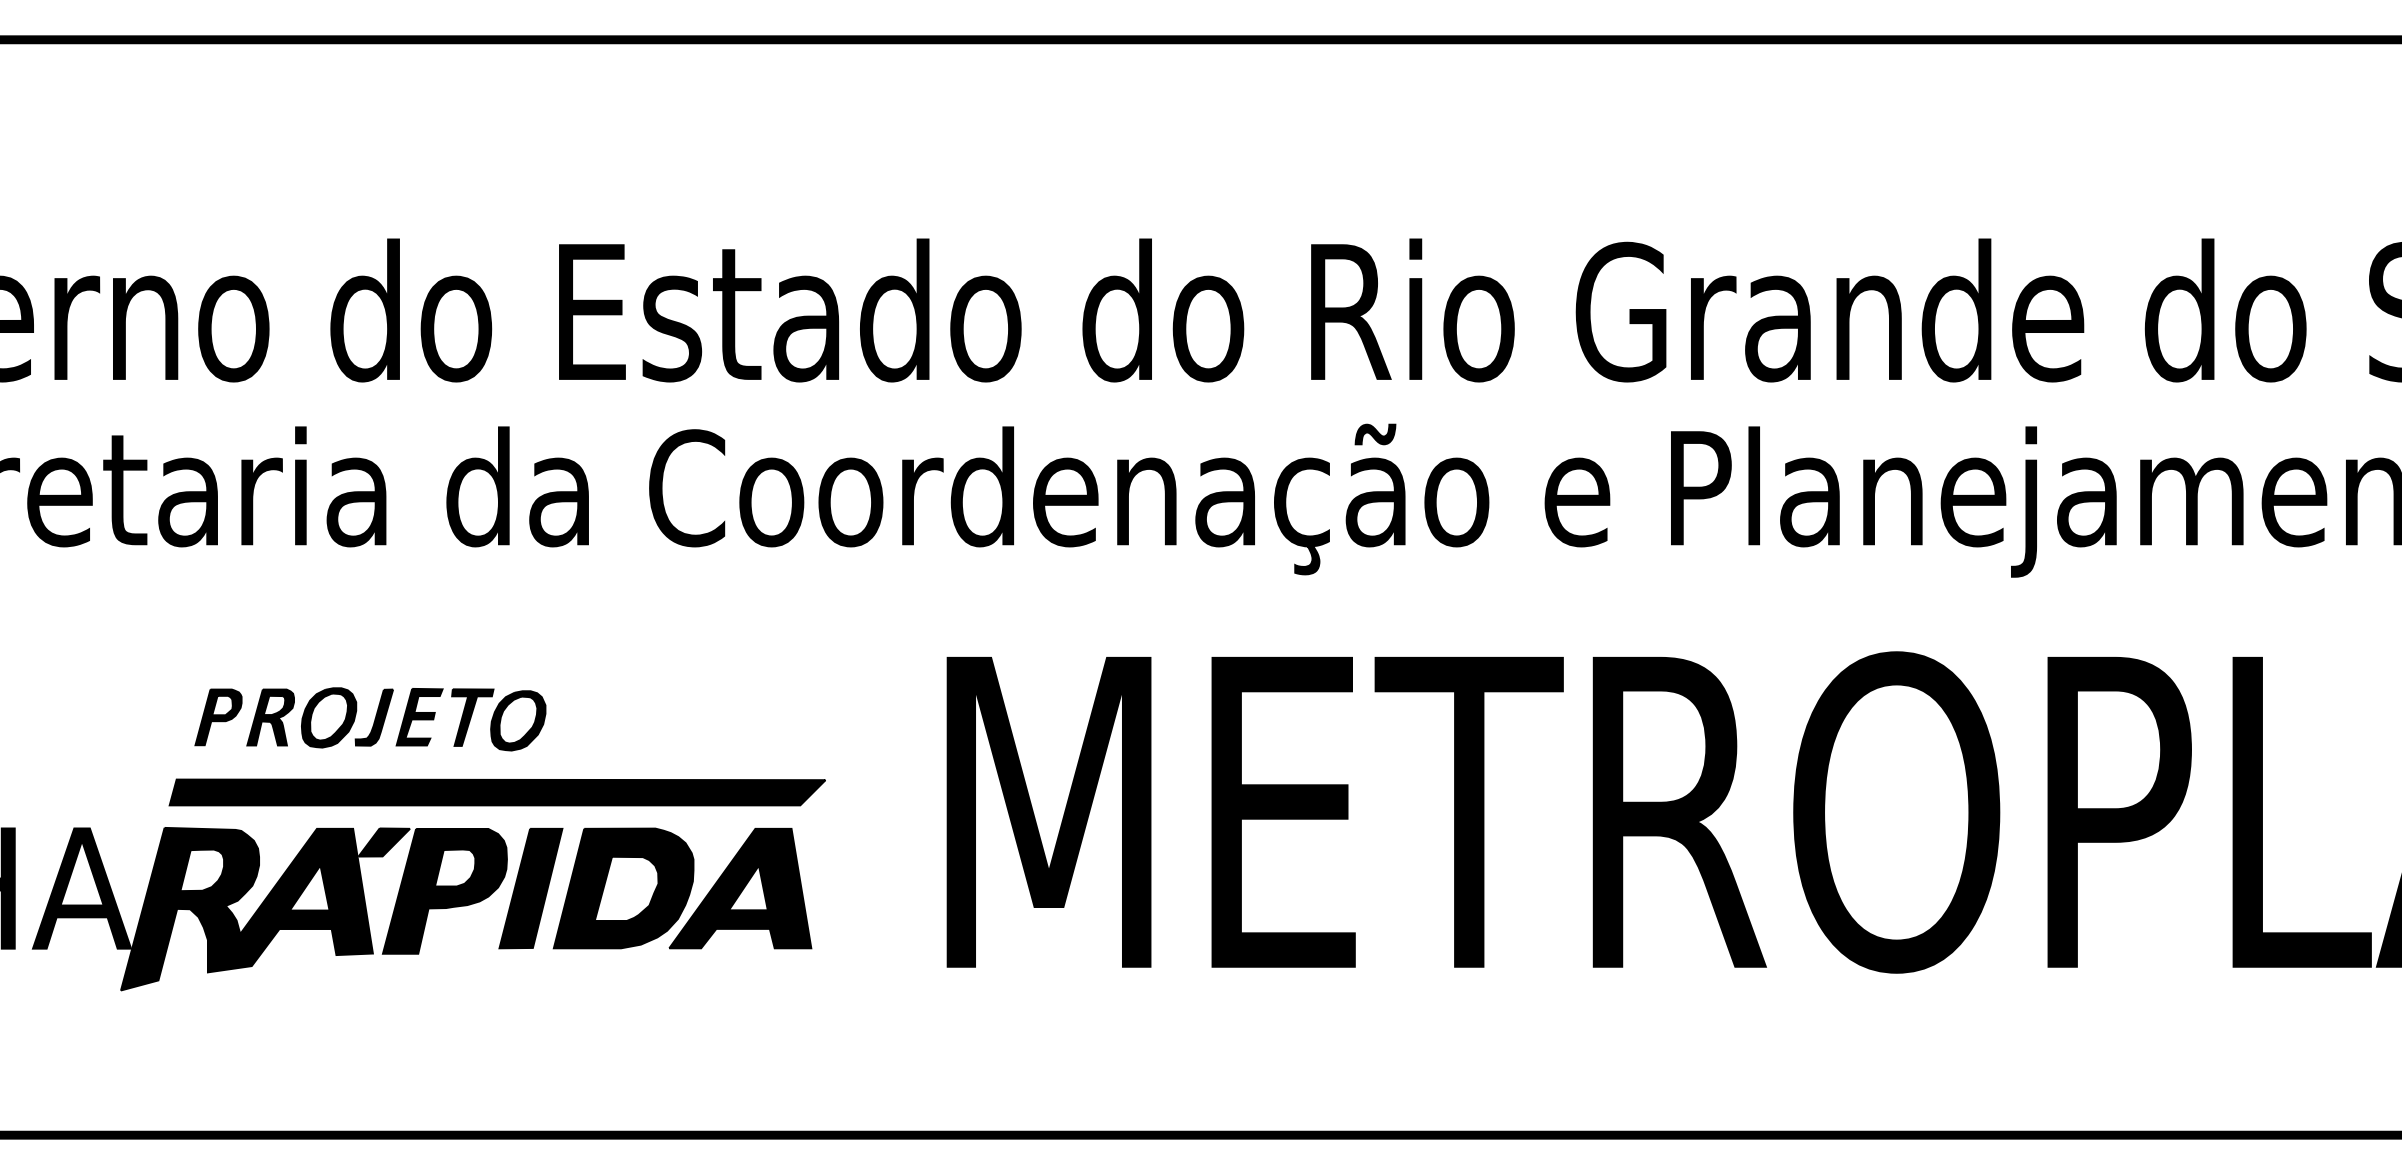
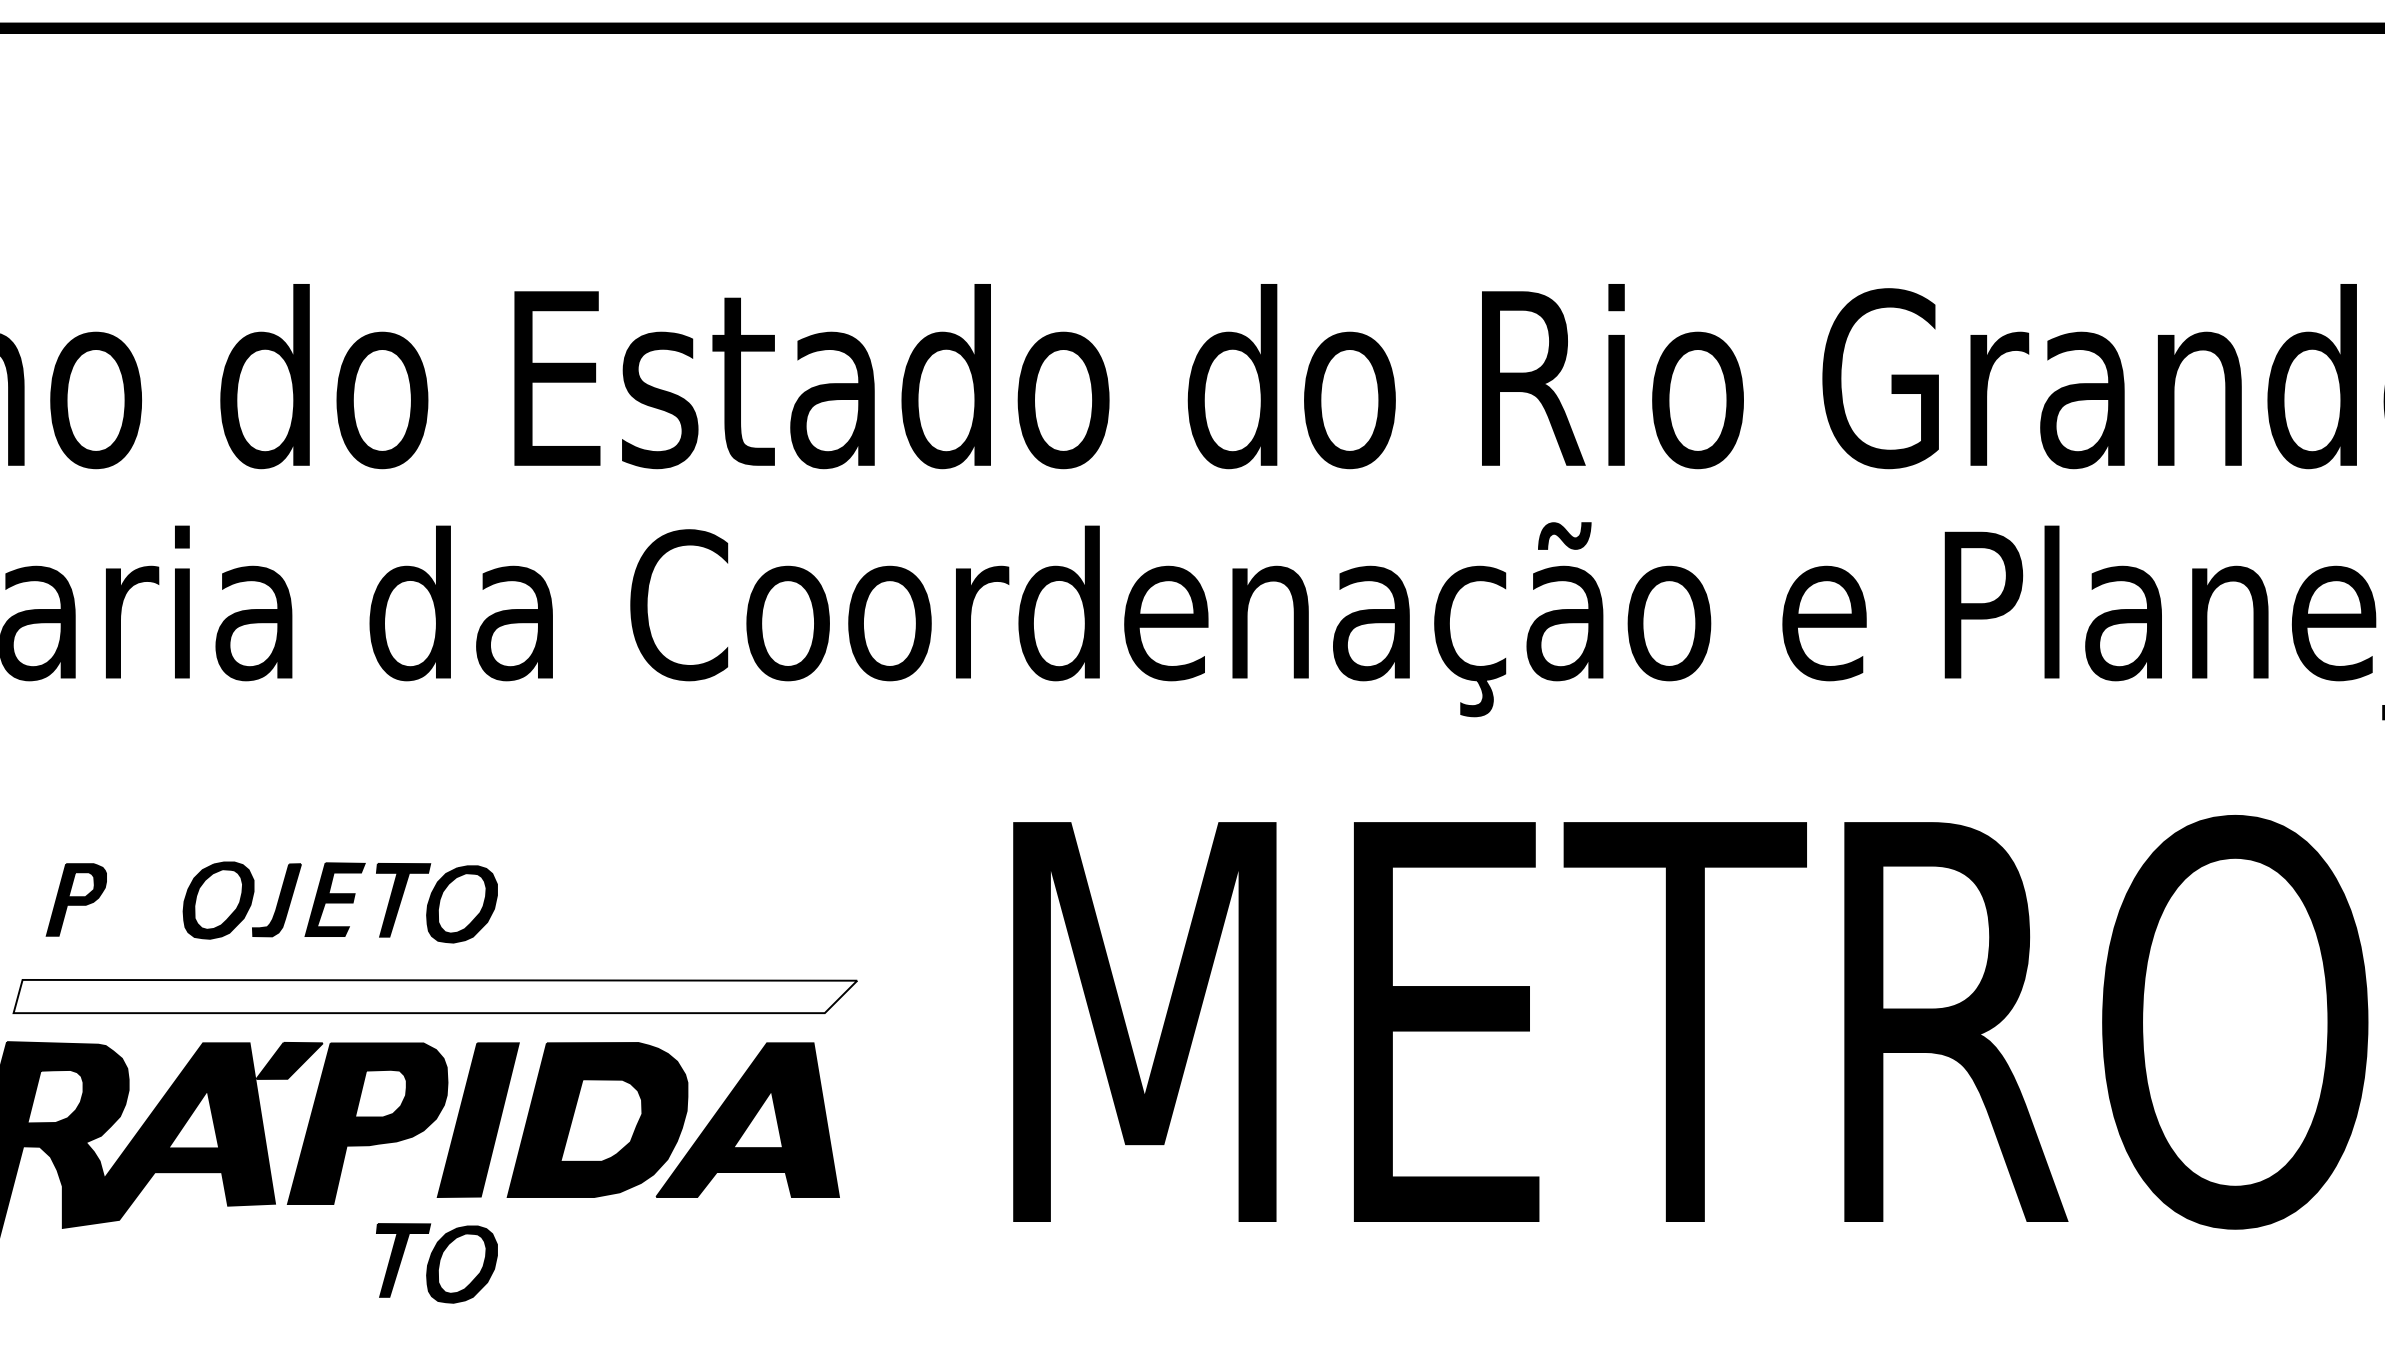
part: (270, 717) -> (143, 900), removed
fill: (497, 792) -> (435, 996), removed
part: (498, 999) -> (436, 1262), added

